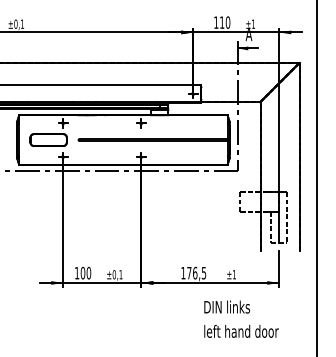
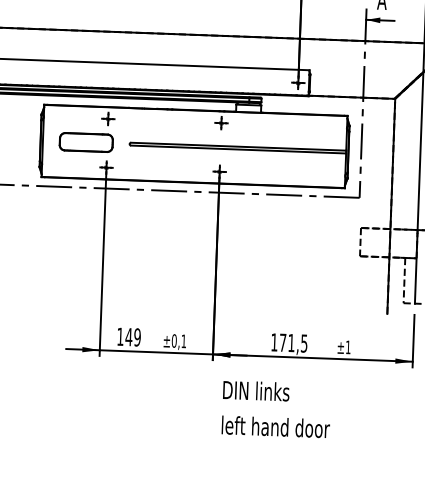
text: (85, 272) -> (132, 336), 100 -> 149
text: (195, 272) -> (291, 342), 176,5 -> 171,5
text: (241, 318) -> (276, 408), moved

